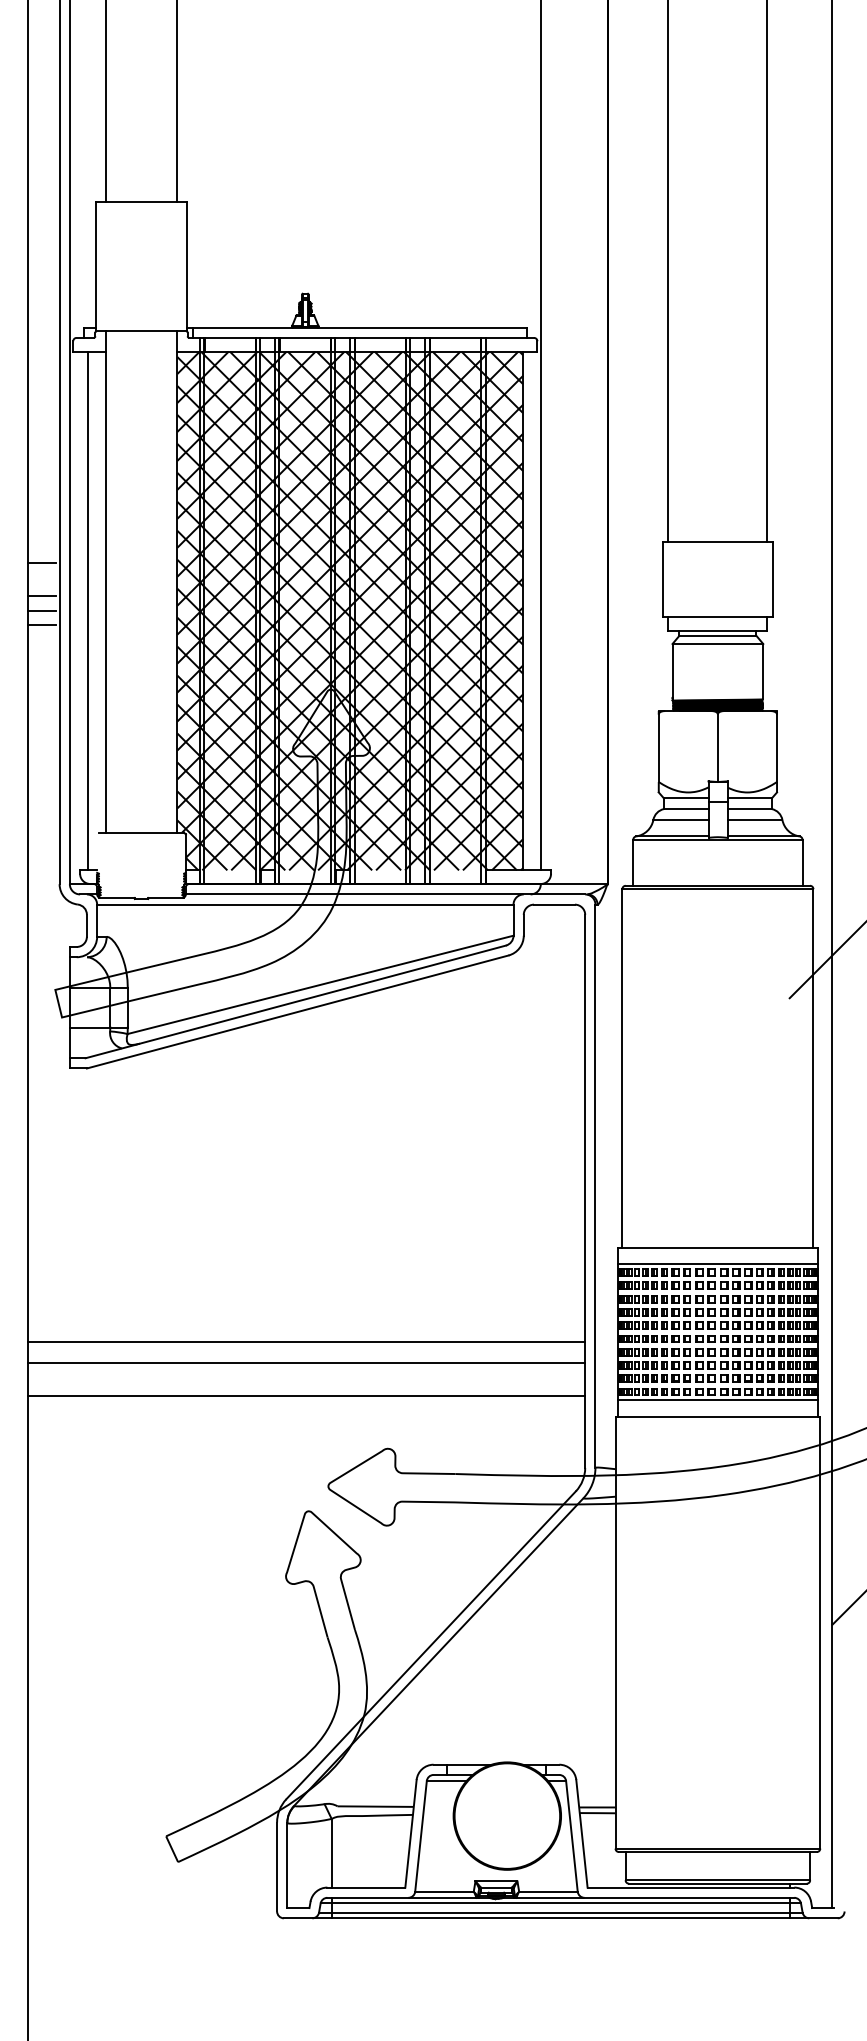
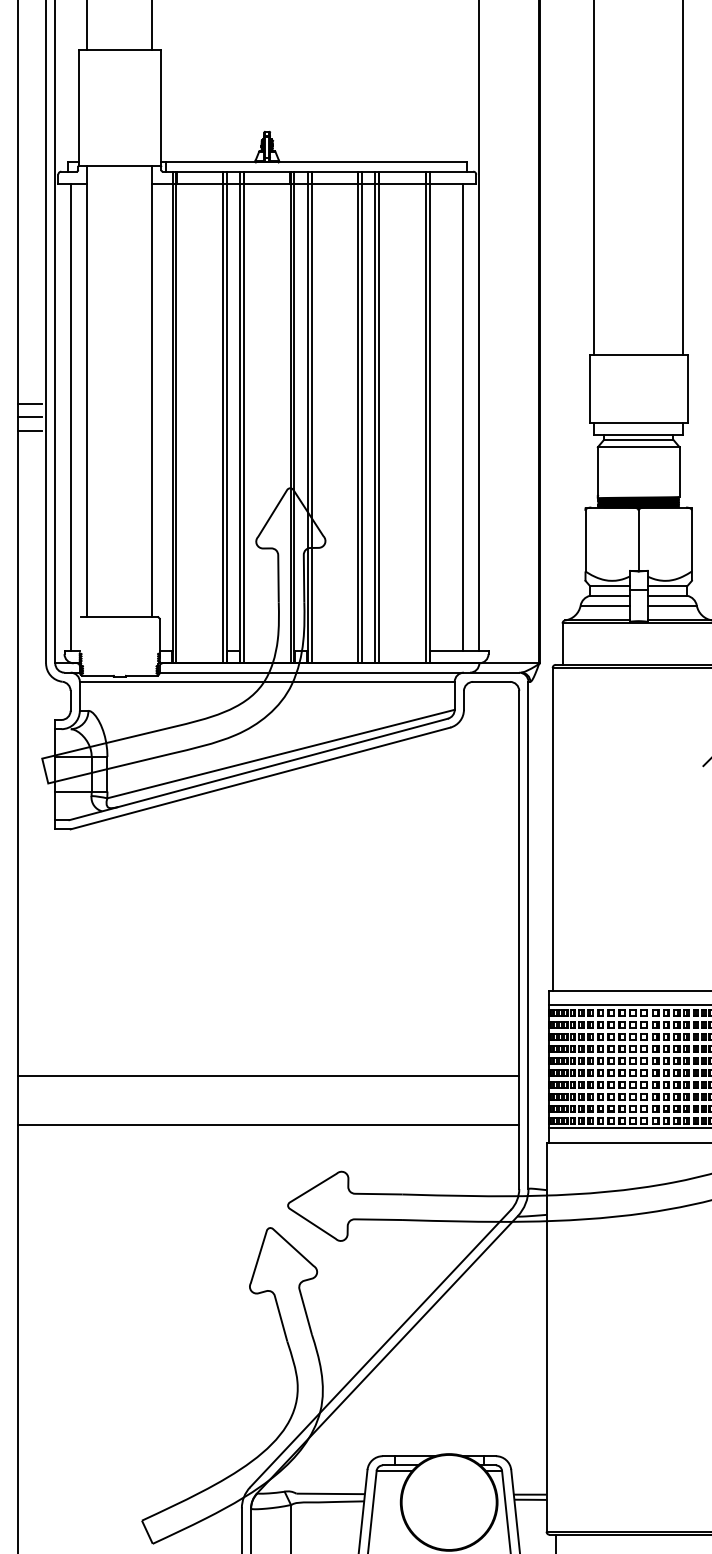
line: (41, 562) -> (29, 373), removed
hatch: (350, 610) -> (307, 417), removed
line: (306, 1363) -> (268, 1094), removed

